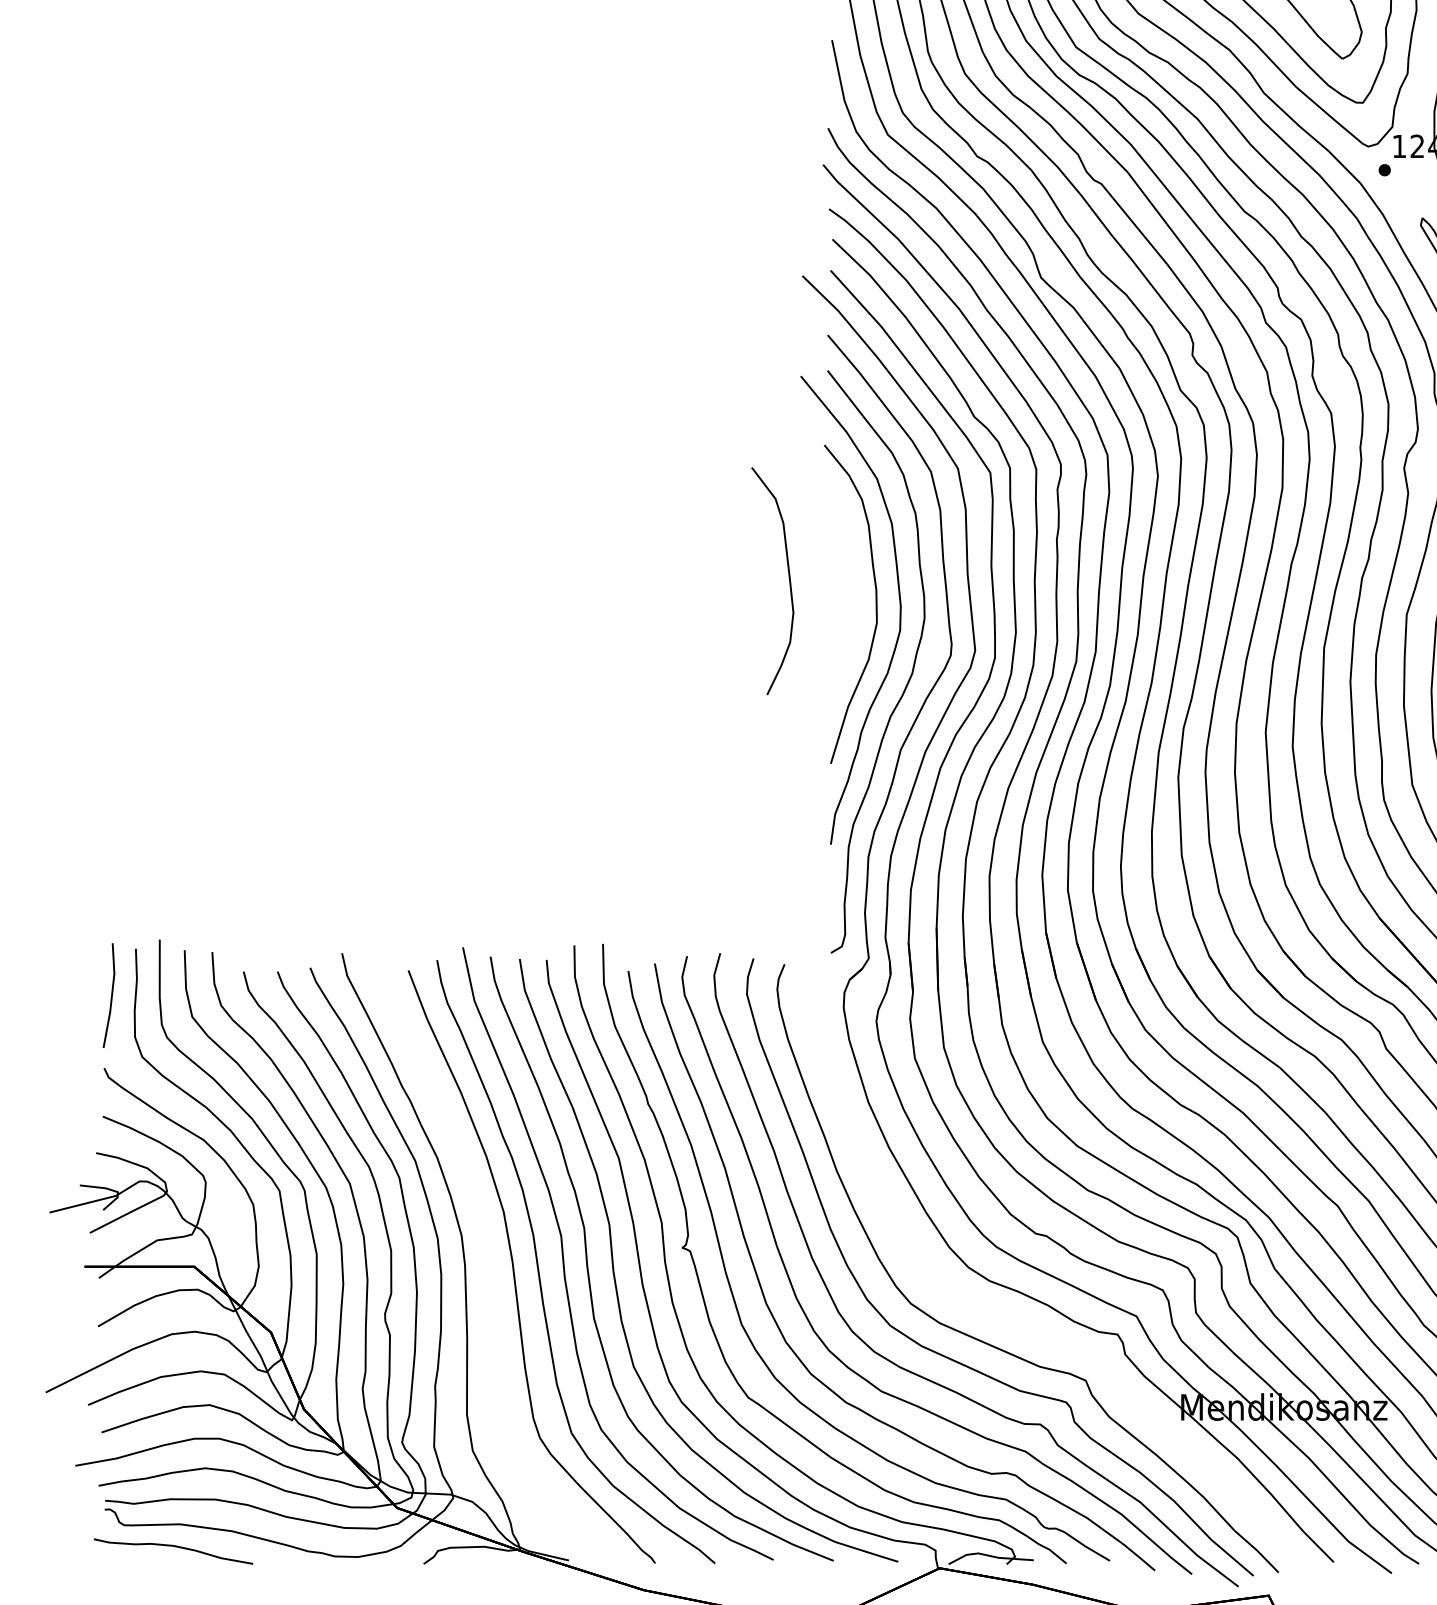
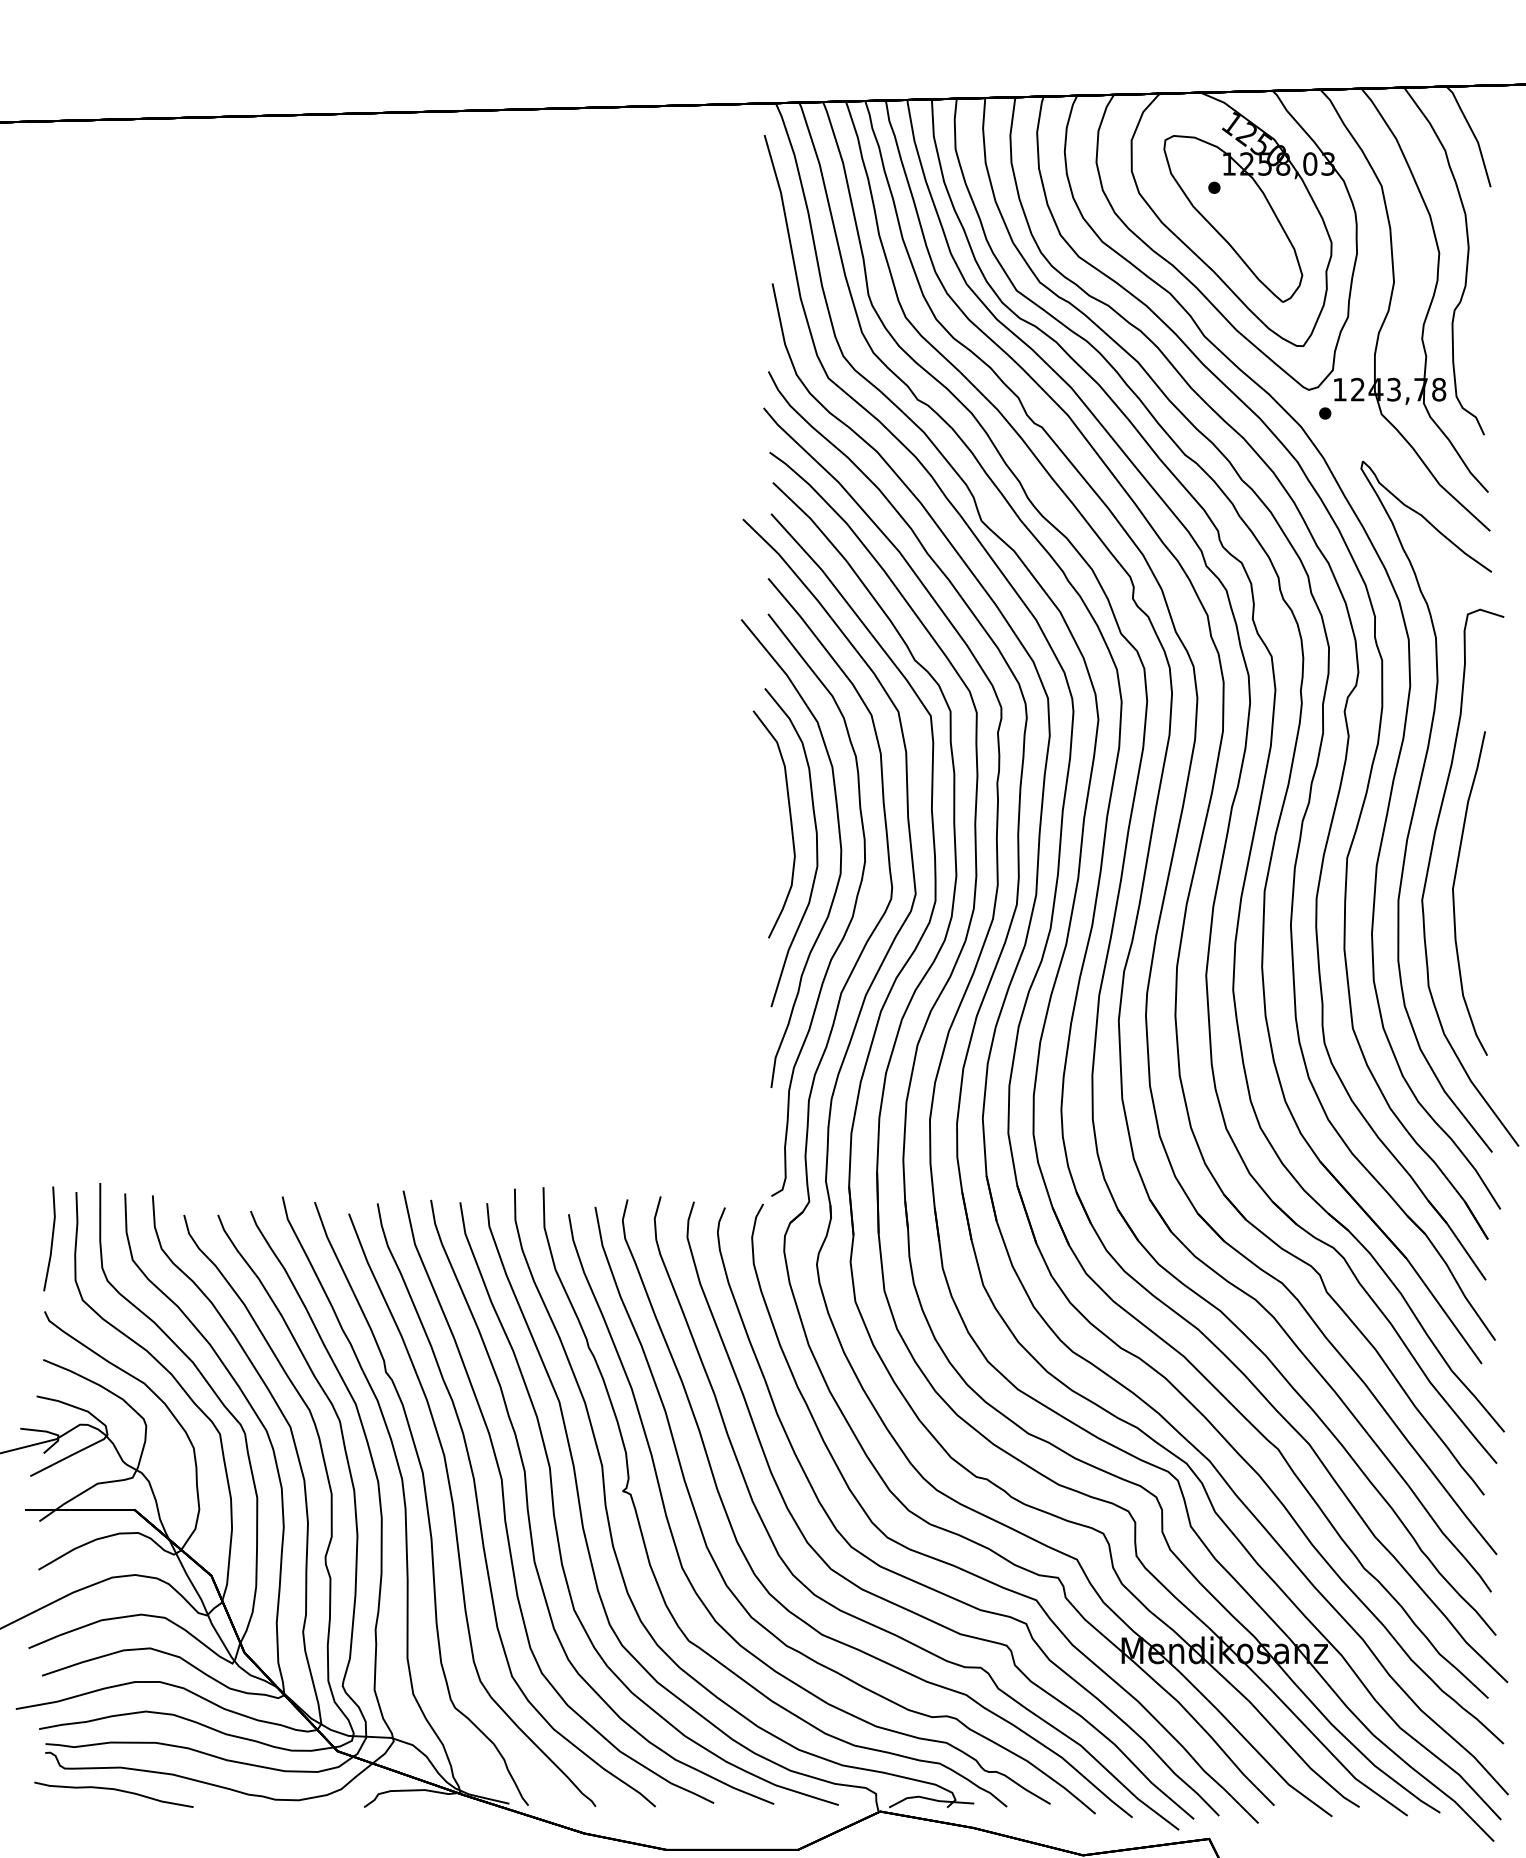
curve: (789, 581) -> (790, 824), moved
part: (481, 1260) -> (421, 1503), added
curve: (1036, 1331) -> (976, 1574), added

